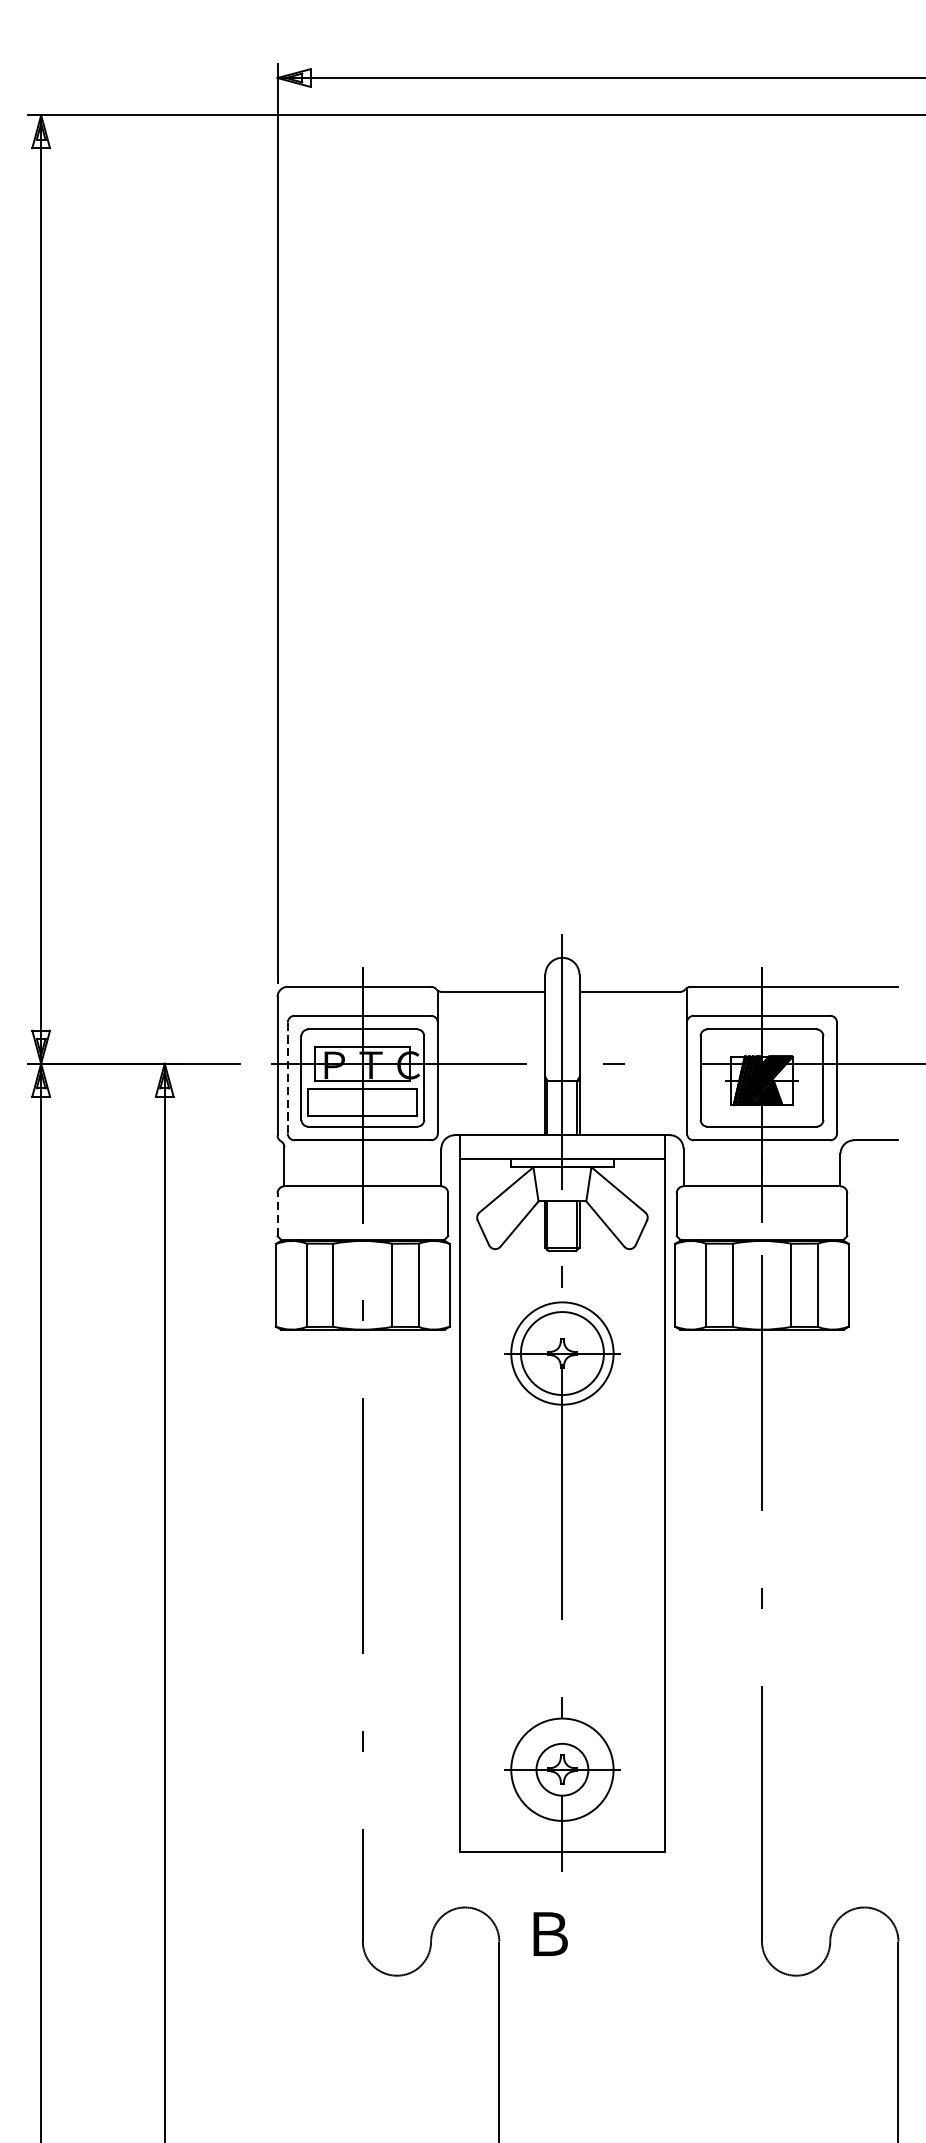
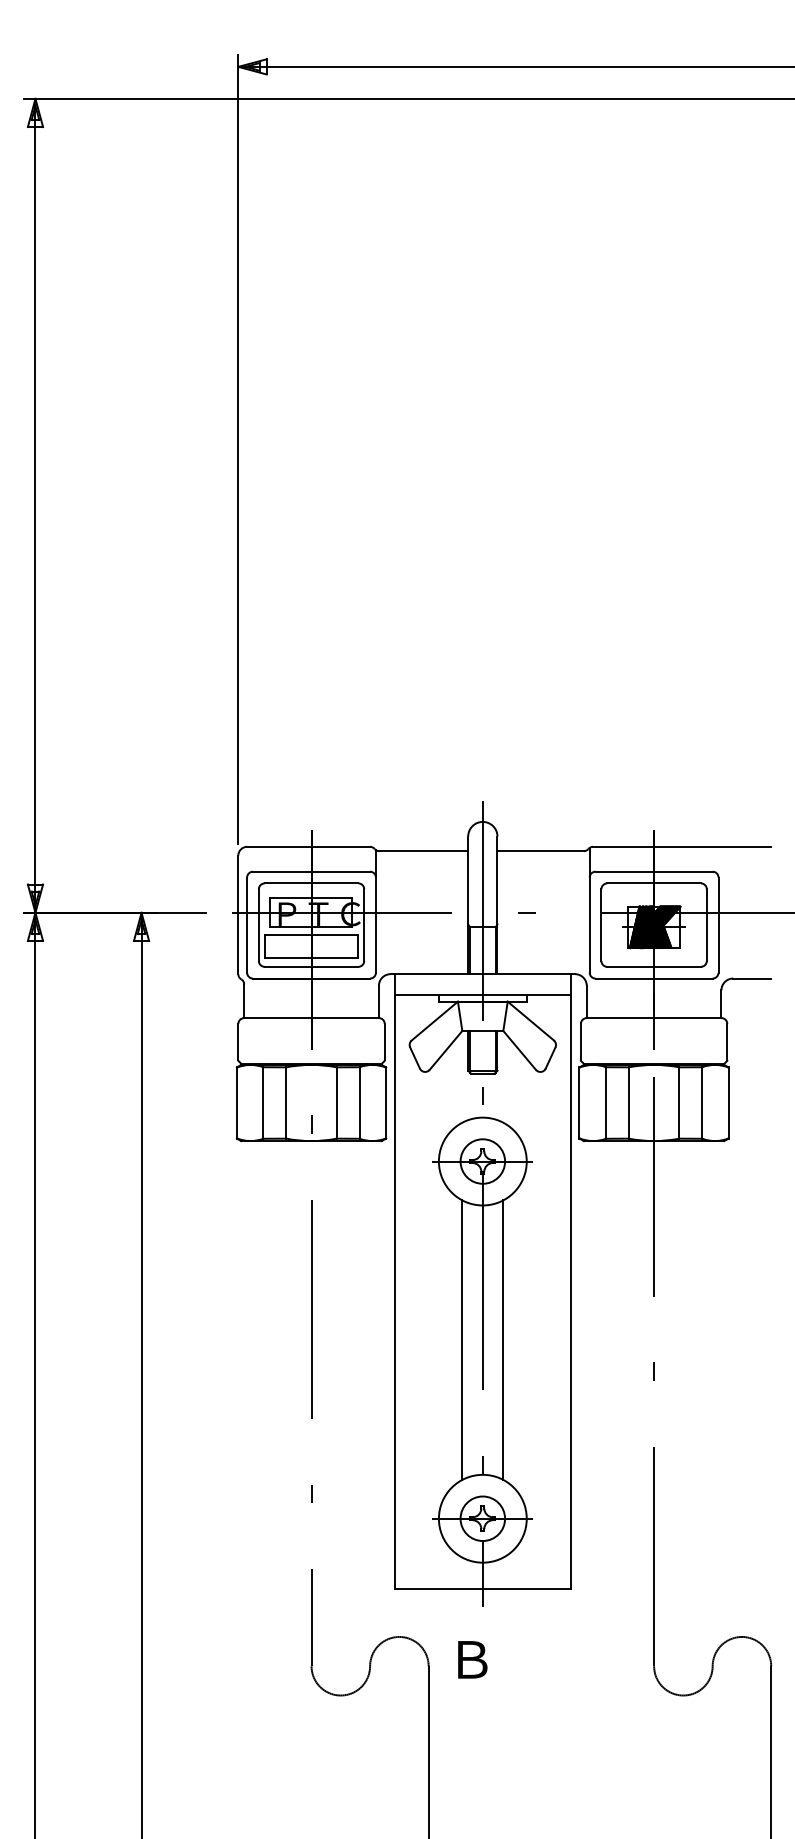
line: (288, 1078) -> (247, 925), dashed -> solid
line: (277, 1213) -> (238, 1041), dashed -> solid
circle: (562, 1353) -> (482, 1161), size x0.62
line: (538, 1560) -> (462, 1339), added
line: (586, 1560) -> (503, 1339), added

